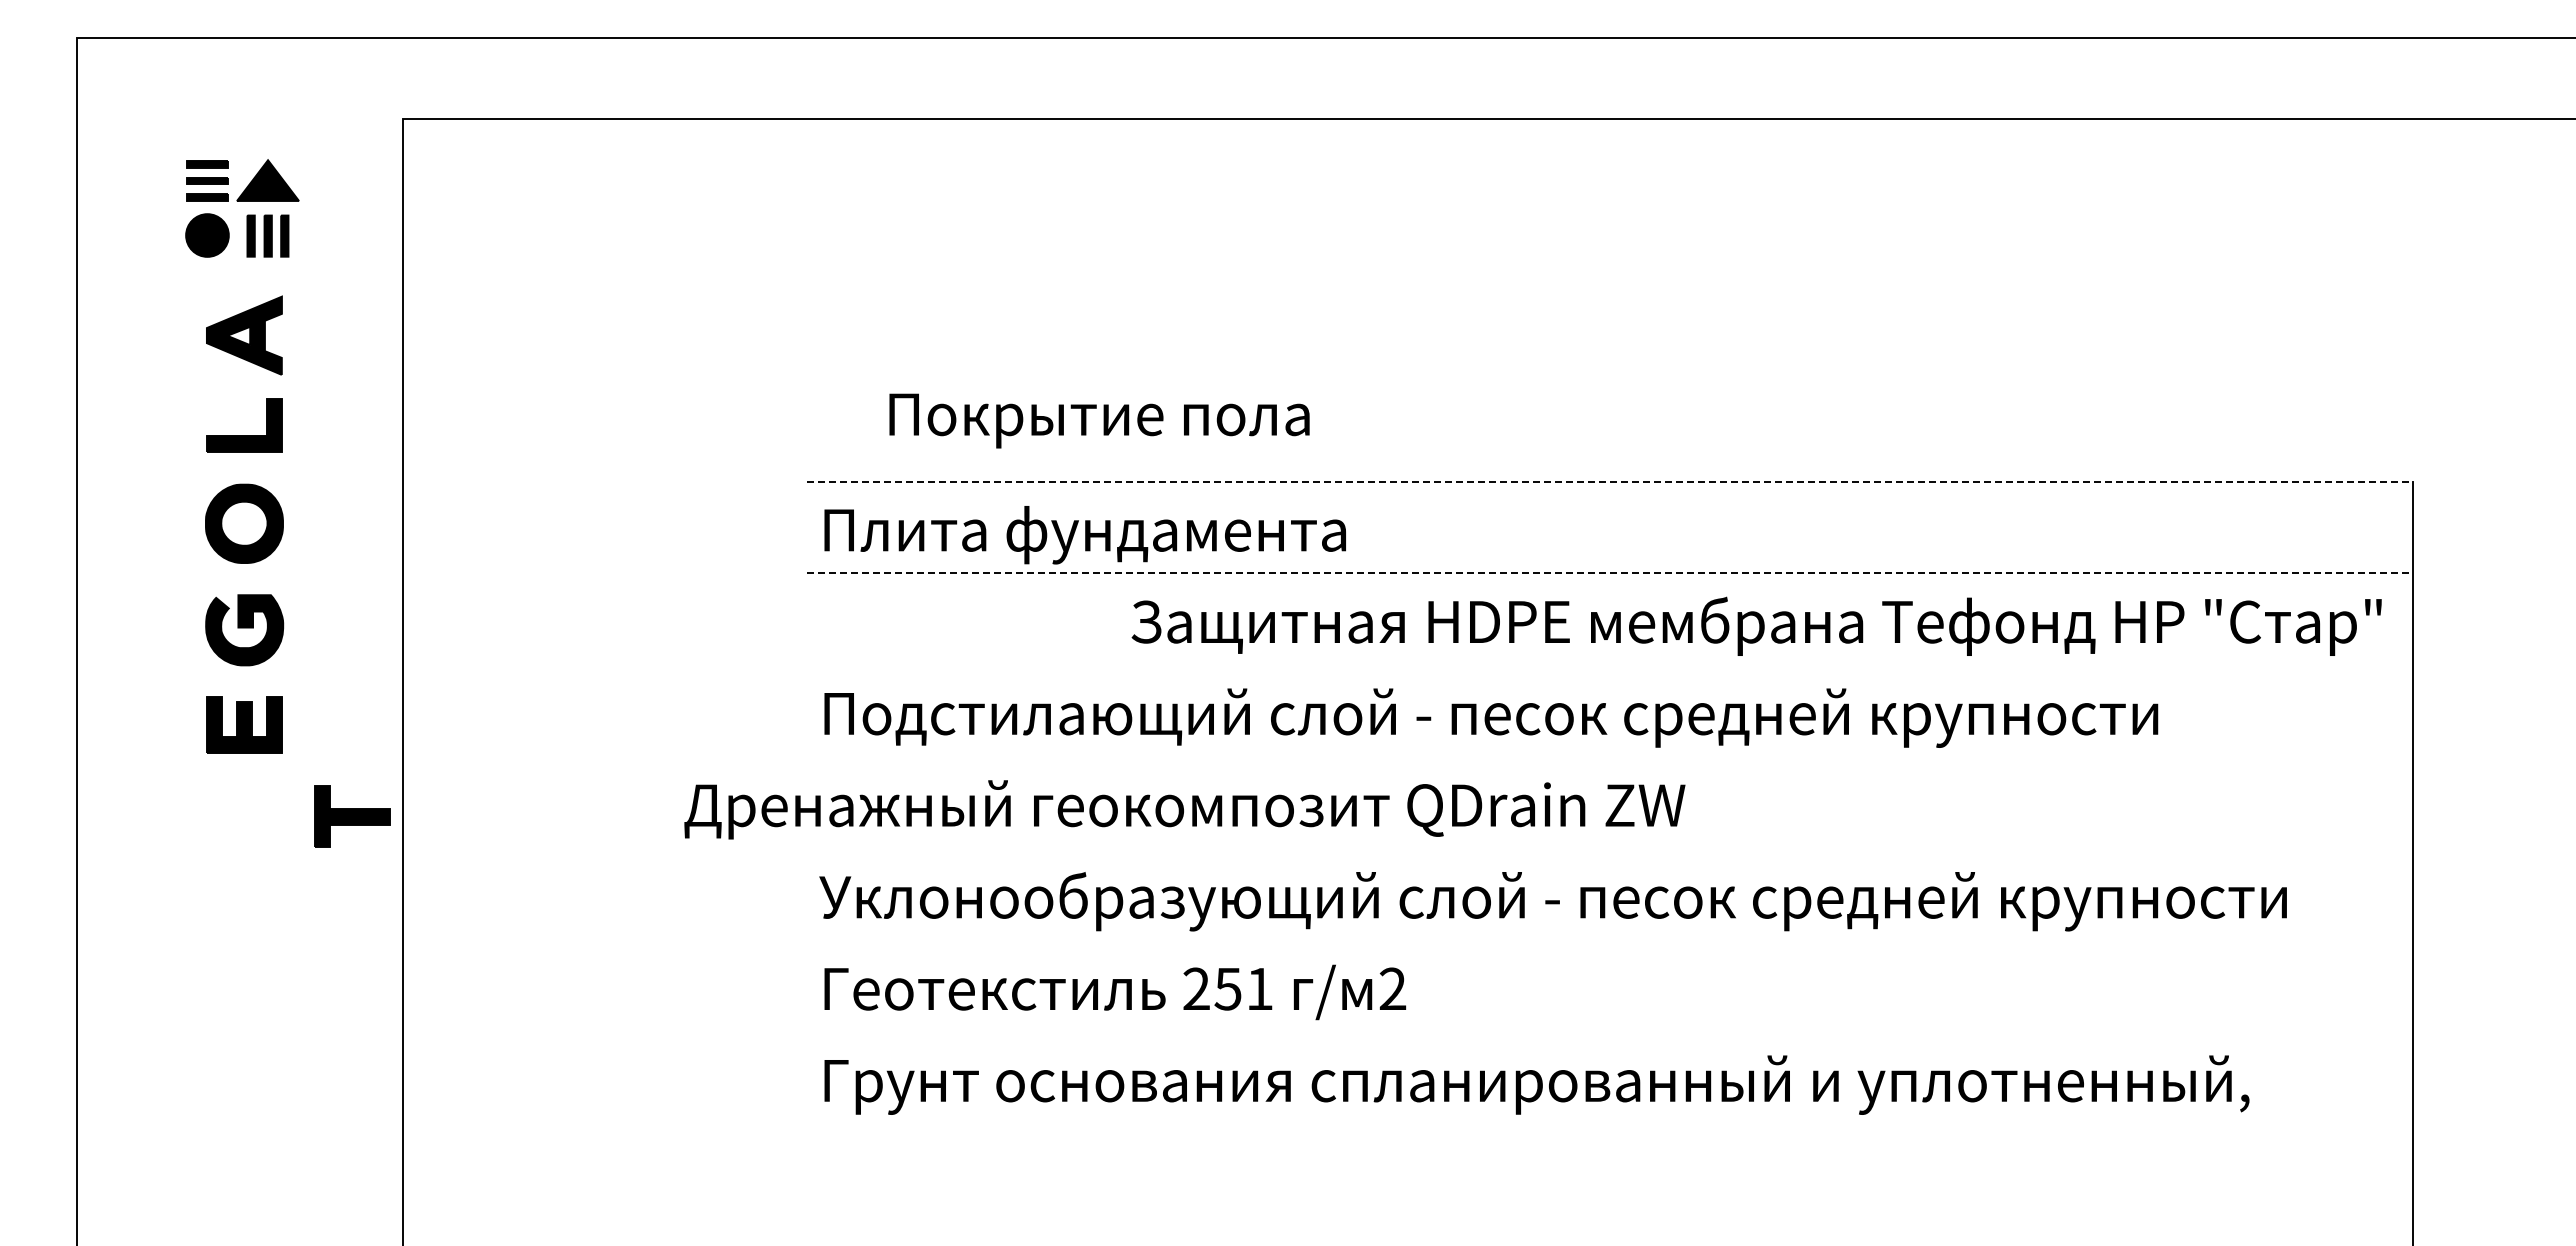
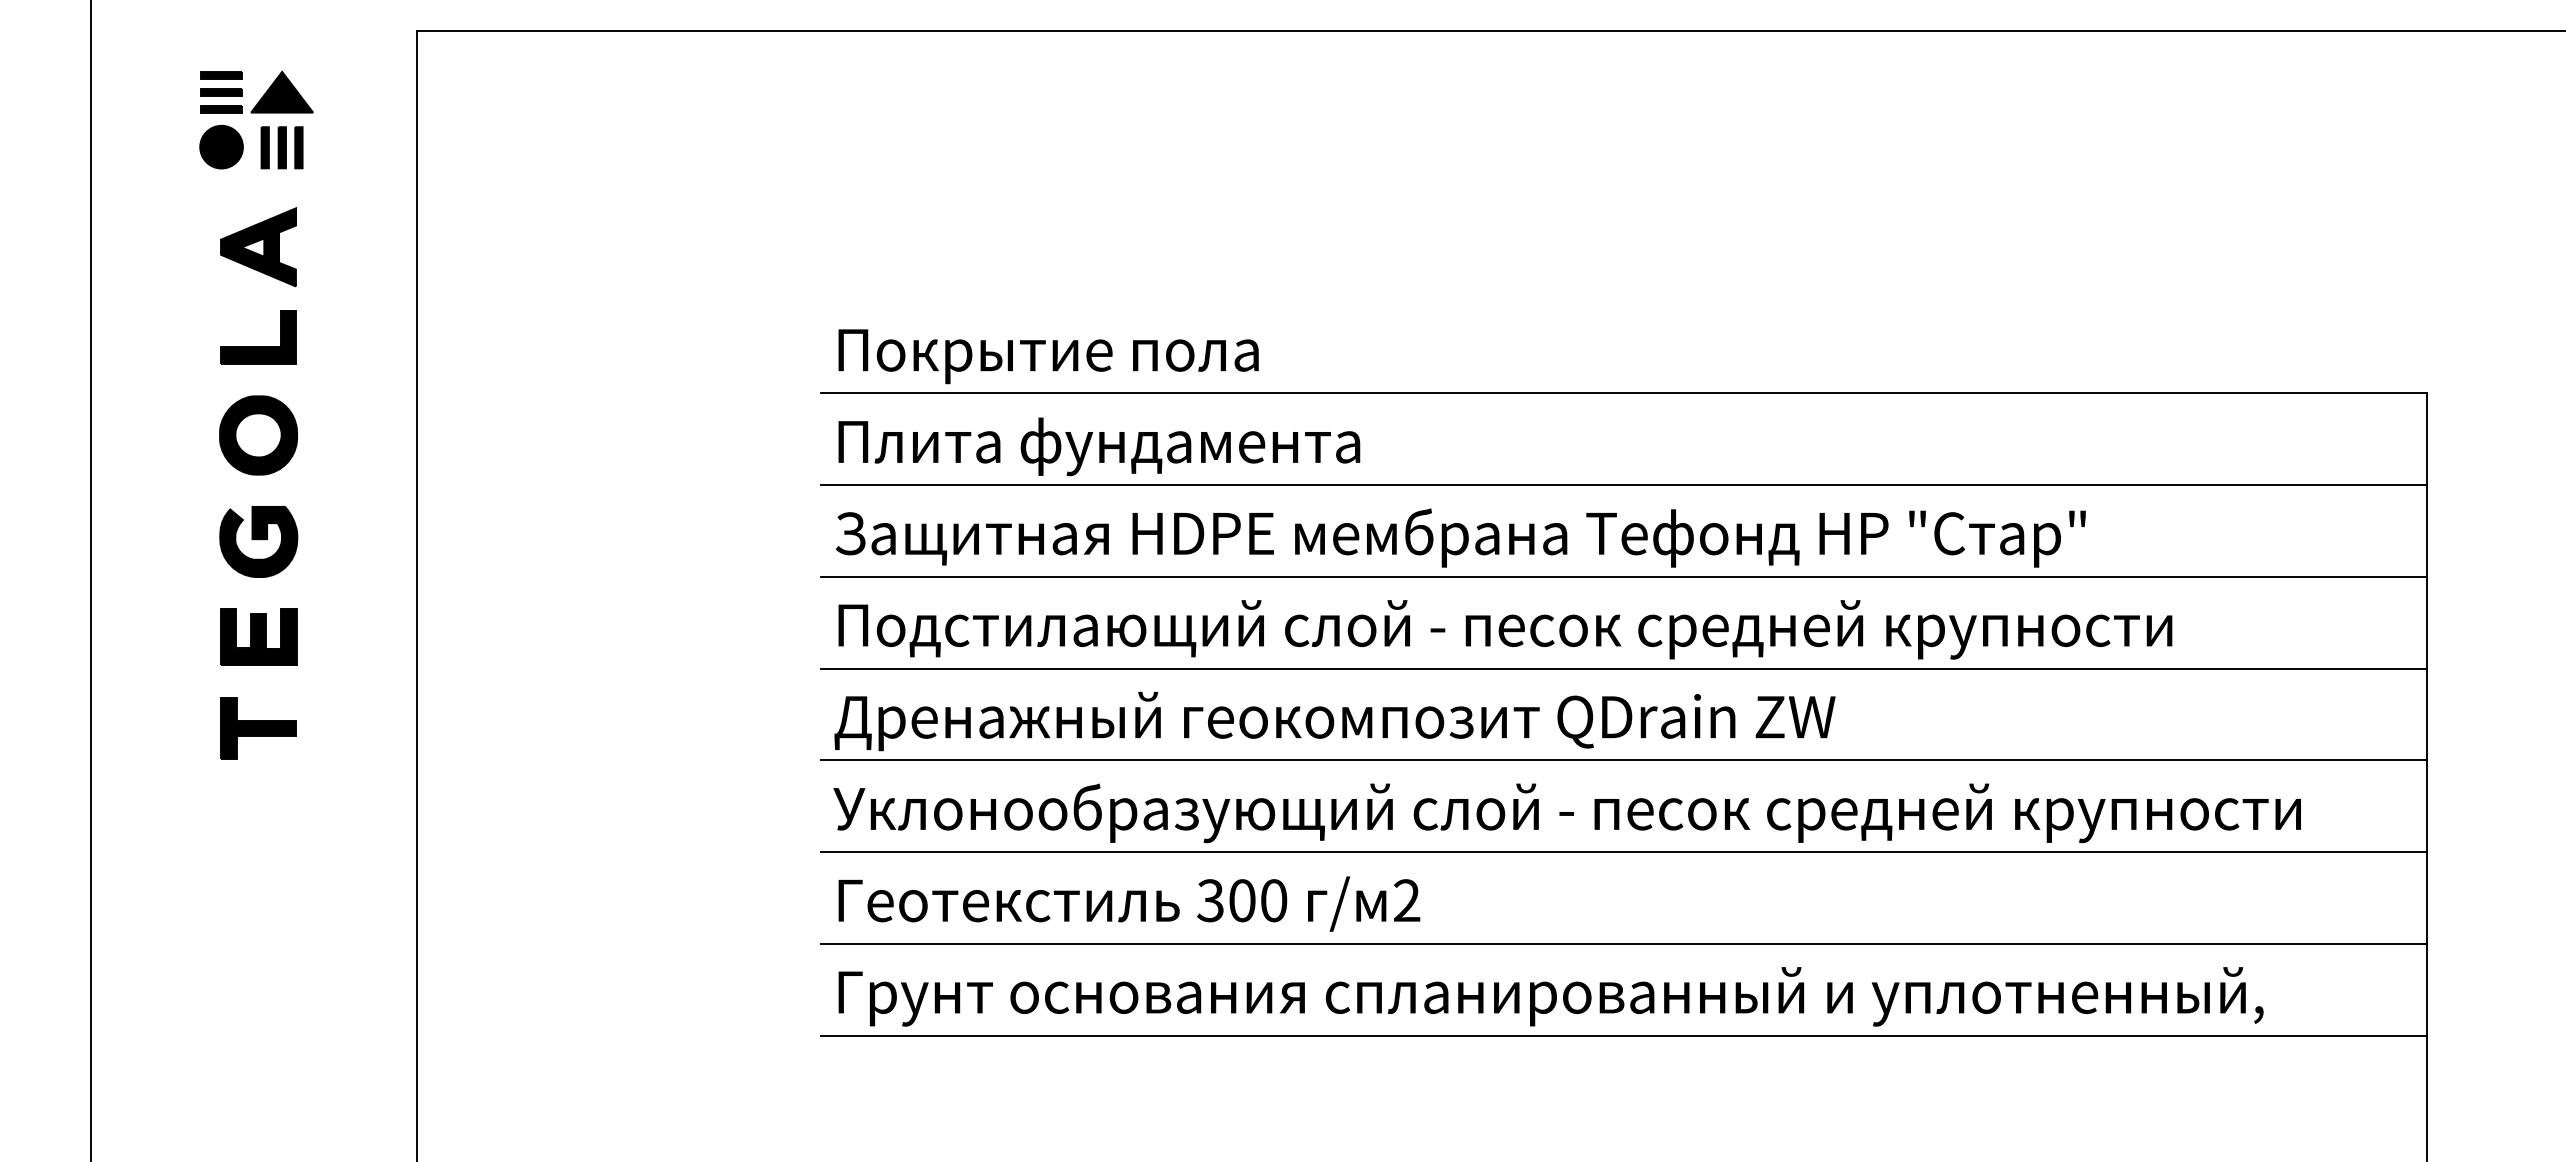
text: (1099, 420) -> (1048, 356), moved
line: (1610, 481) -> (1624, 393), dashed -> solid
line: (1610, 573) -> (1624, 485), dashed -> solid
text: (1756, 625) -> (1460, 537), moved
line: (1609, 665) -> (1623, 577), added
line: (1609, 756) -> (1623, 668), added
text: (1184, 809) -> (1334, 721), moved
part: (352, 816) -> (258, 728), moved
line: (1609, 848) -> (1623, 760), added
line: (1609, 940) -> (1623, 852), added
text: (1227, 988) -> (1241, 900), 251 -> 300
line: (1609, 1032) -> (1623, 944), added
line: (1609, 1123) -> (1623, 1035), added

